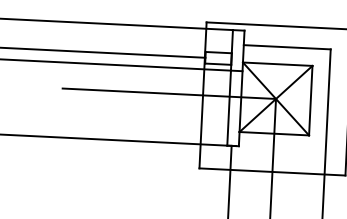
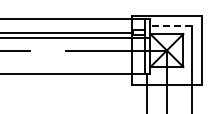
line: (288, 46) -> (171, 25), solid -> dashed

